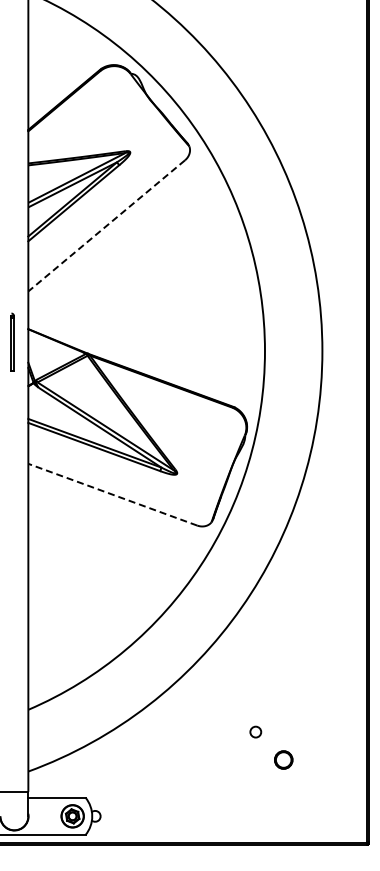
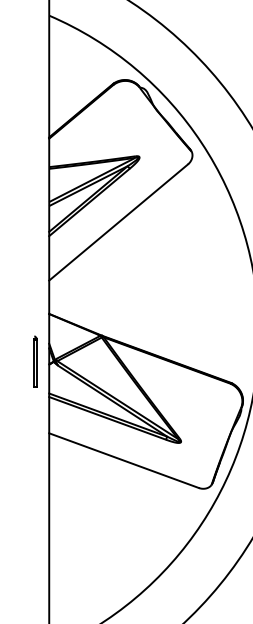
line: (106, 226) -> (118, 223), dashed -> solid
line: (11, 341) -> (34, 361), moved
line: (112, 494) -> (123, 460), dashed -> solid

